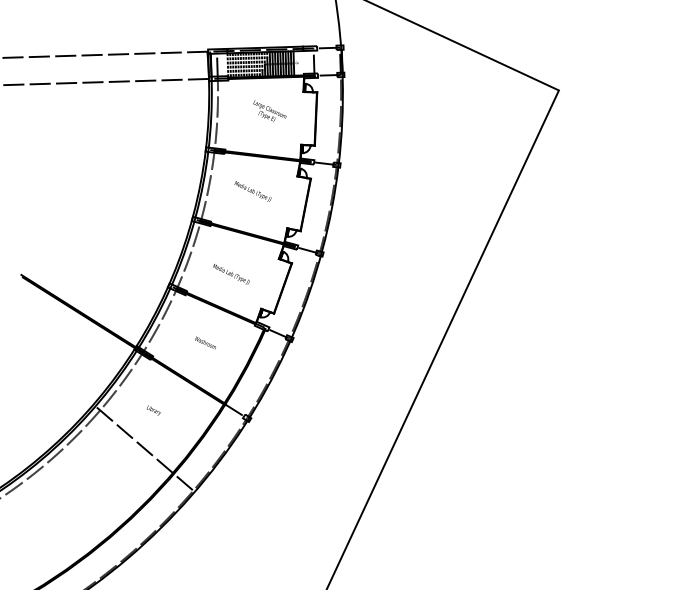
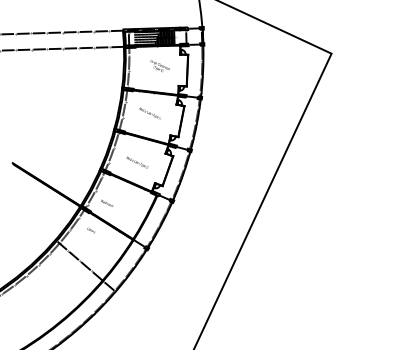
text: (206, 341) -> (107, 202), moved
text: (154, 410) -> (91, 230), moved

